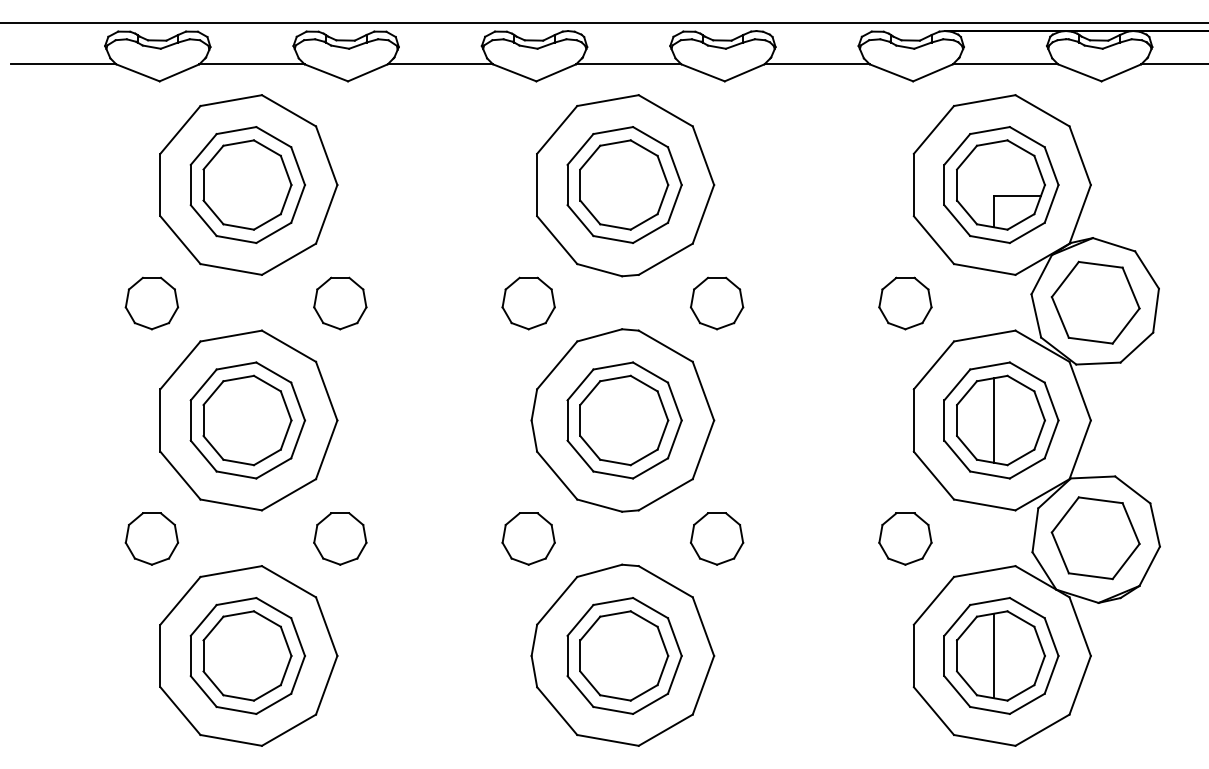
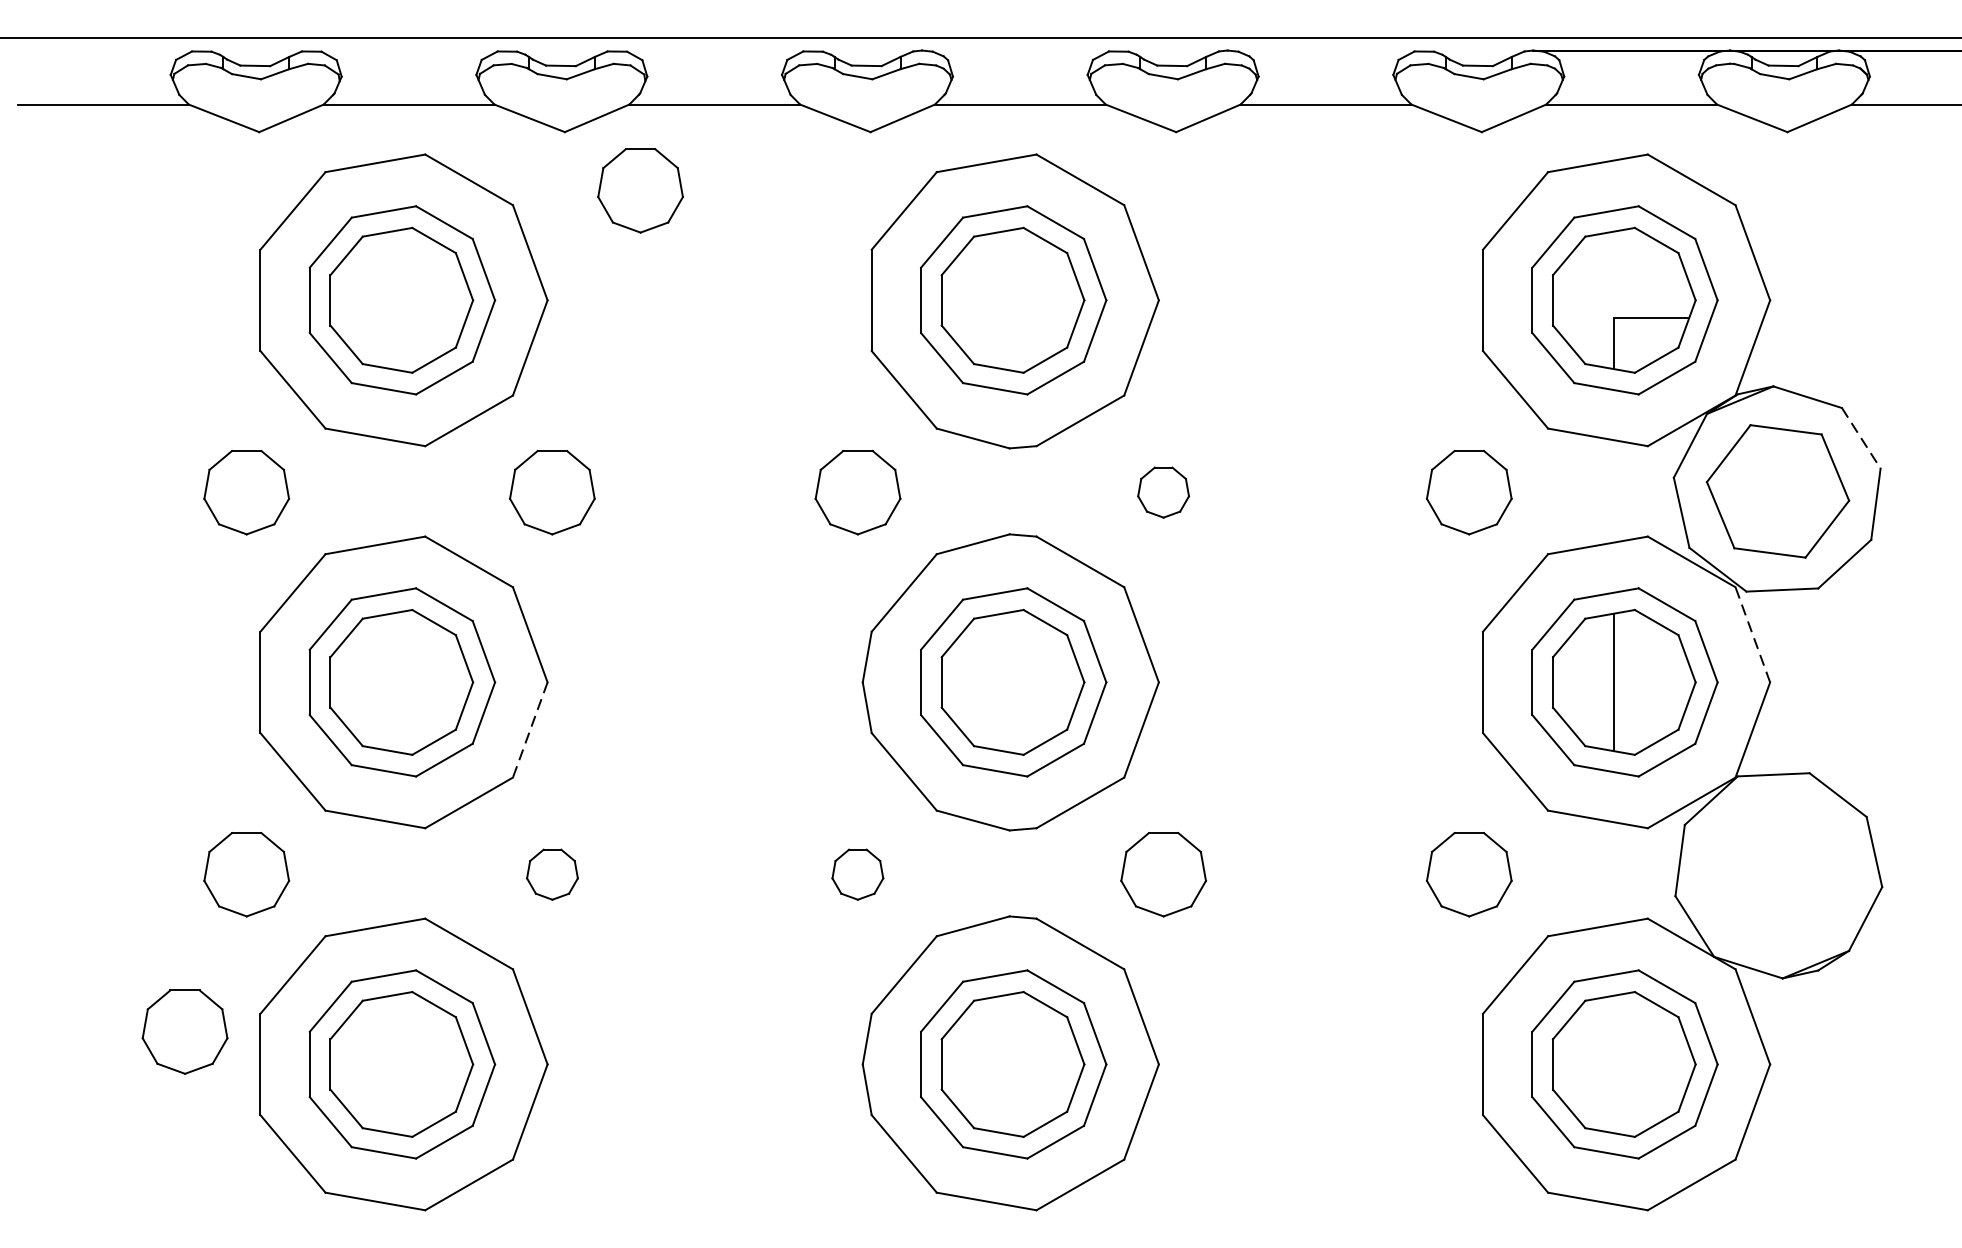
part: (394, 117) -> (640, 190), added
line: (1147, 270) -> (1862, 439), solid -> dashed
part: (716, 303) -> (1162, 492), size x0.6
line: (1080, 390) -> (1753, 633), solid -> dashed
line: (326, 450) -> (529, 731), solid -> dashed
part: (340, 538) -> (552, 873), size x0.6
part: (528, 538) -> (857, 873), size x0.6
part: (1095, 538) -> (1777, 873), removed
part: (113, 635) -> (184, 1031), added
line: (994, 655) -> (1613, 1063), removed

